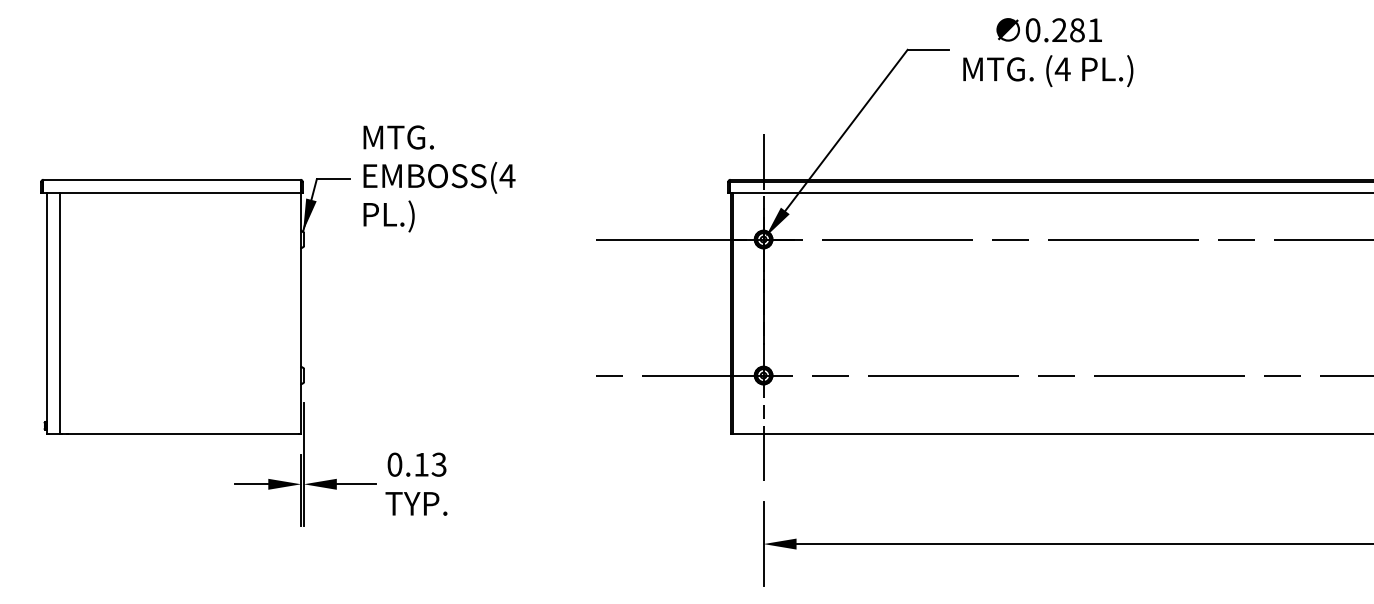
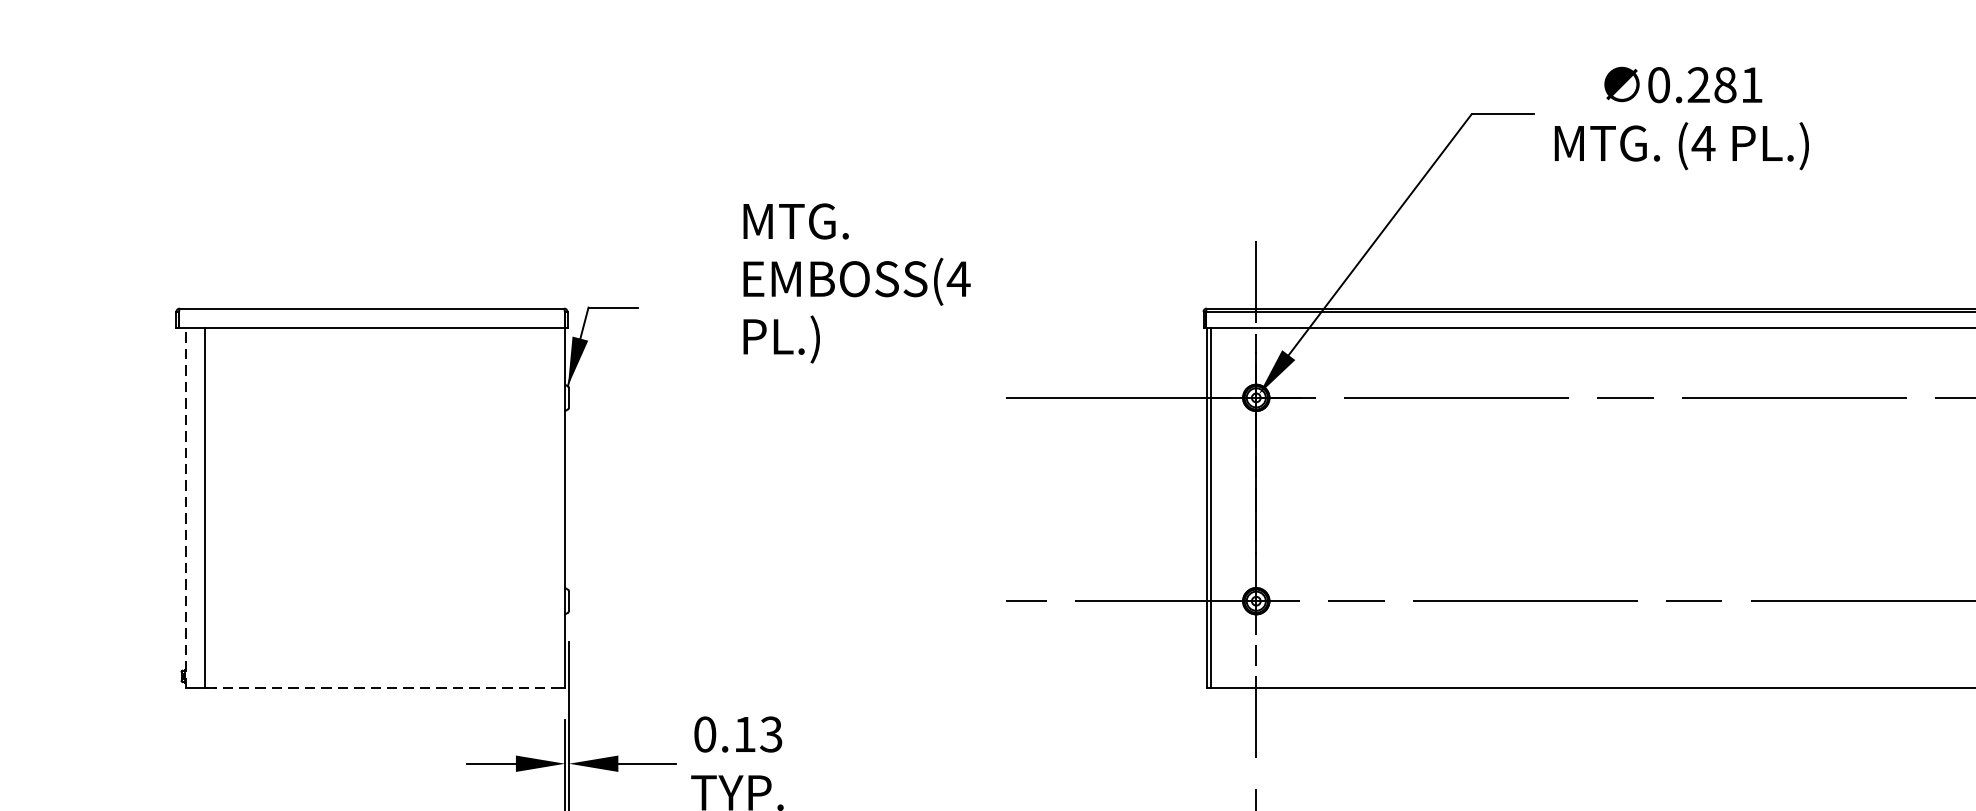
text: (439, 178) -> (857, 282), moved
line: (47, 312) -> (185, 506), solid -> dashed
line: (183, 433) -> (389, 687), solid -> dashed

